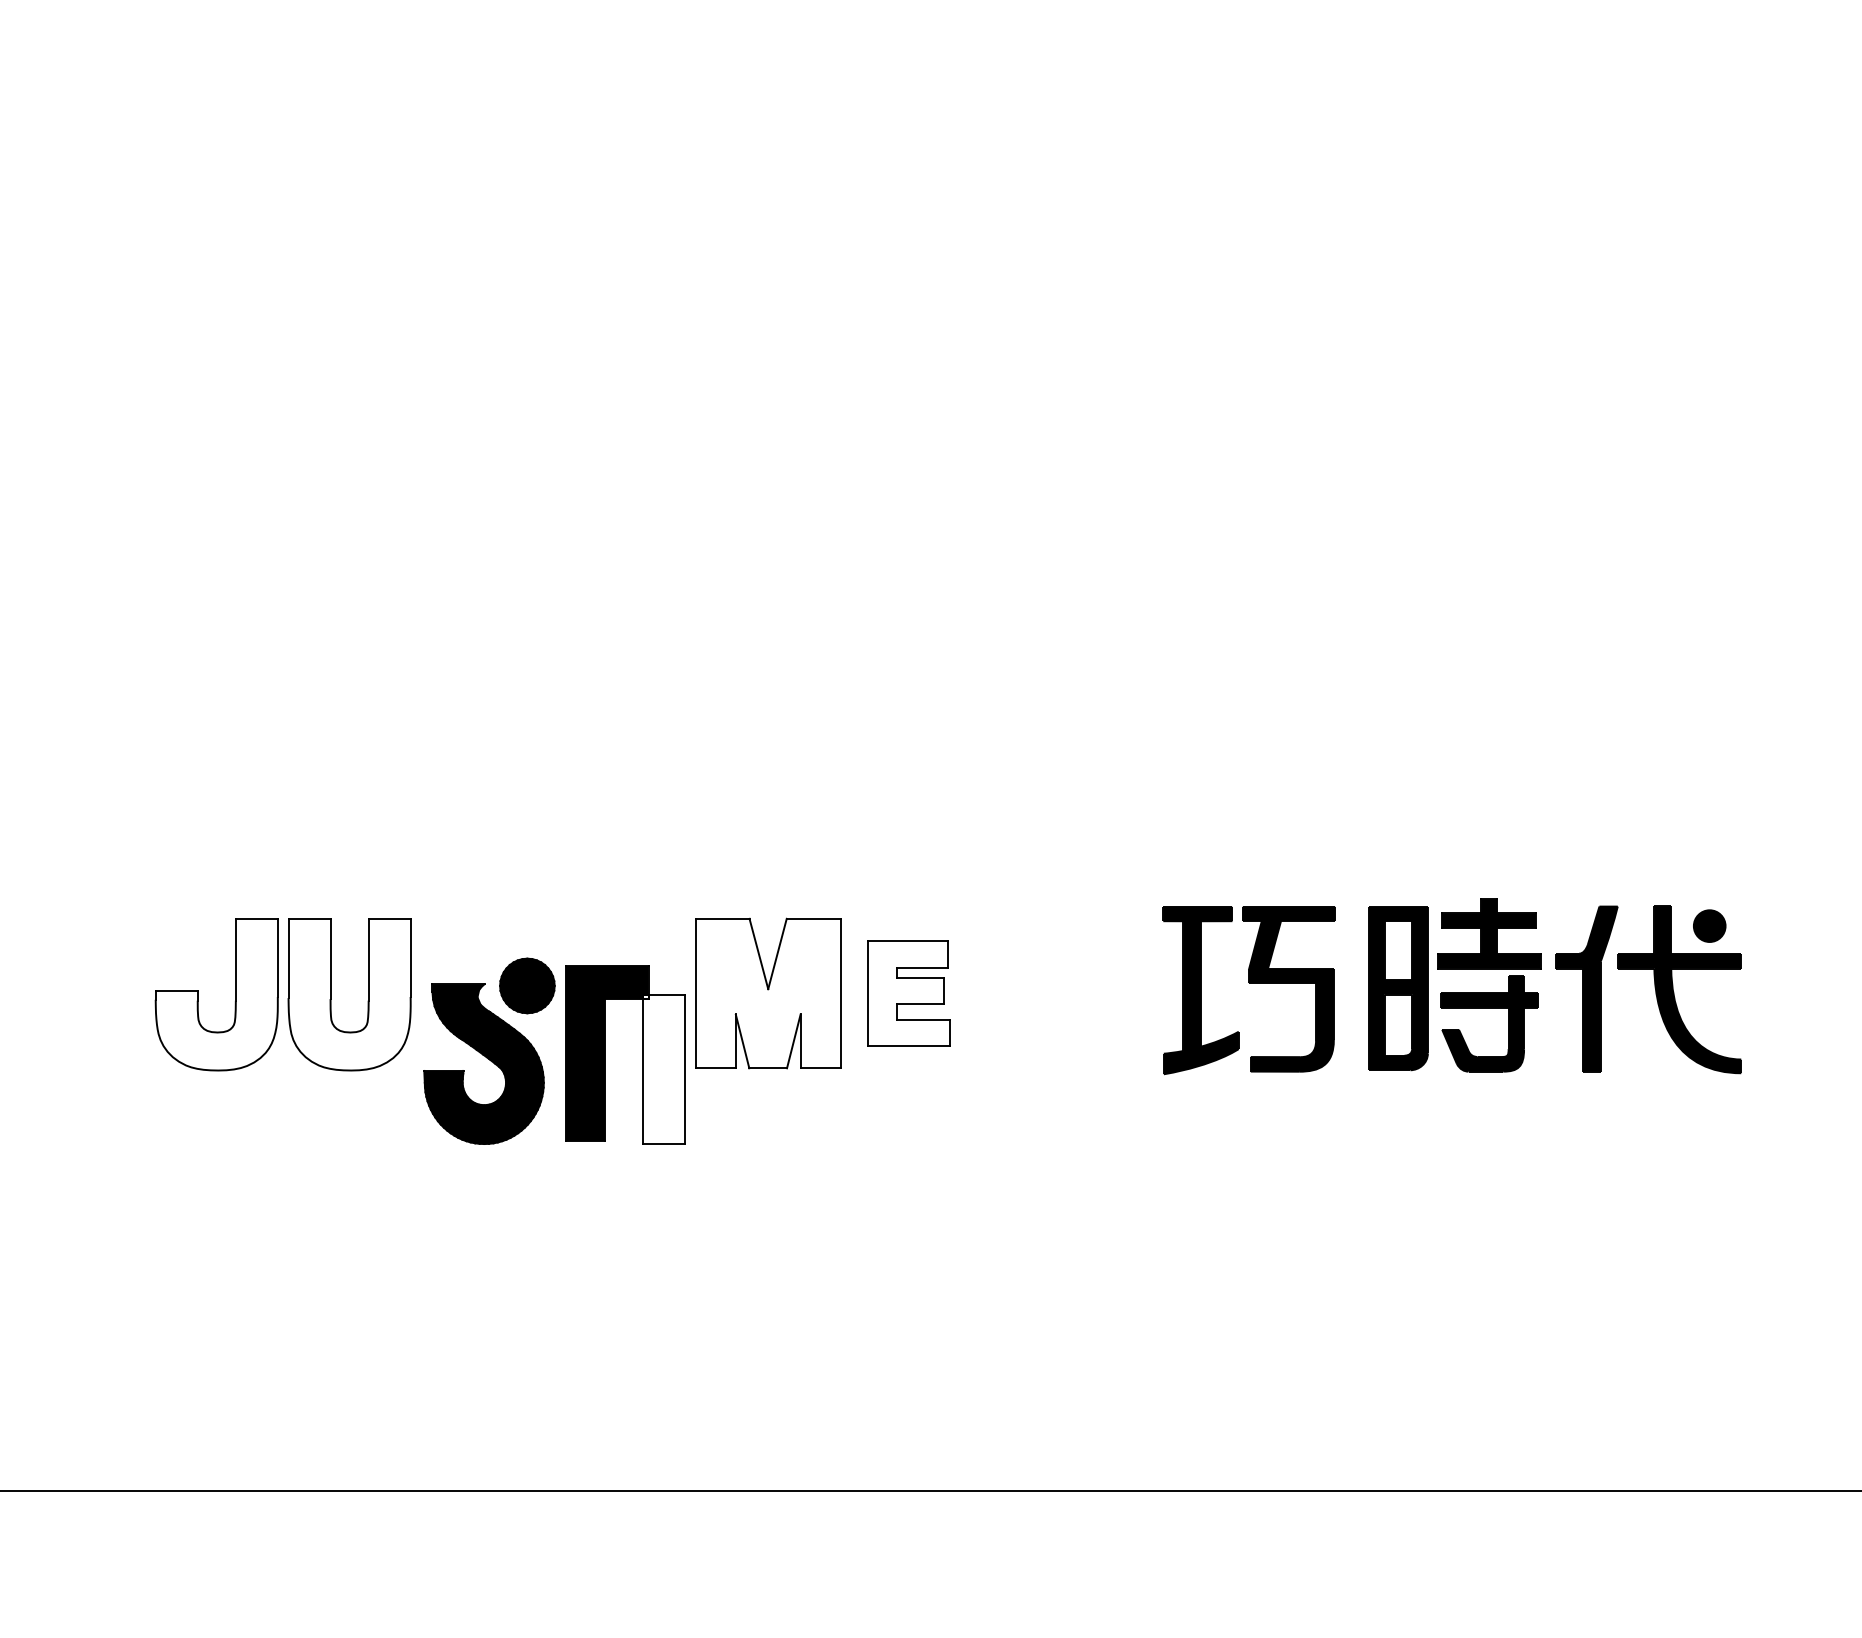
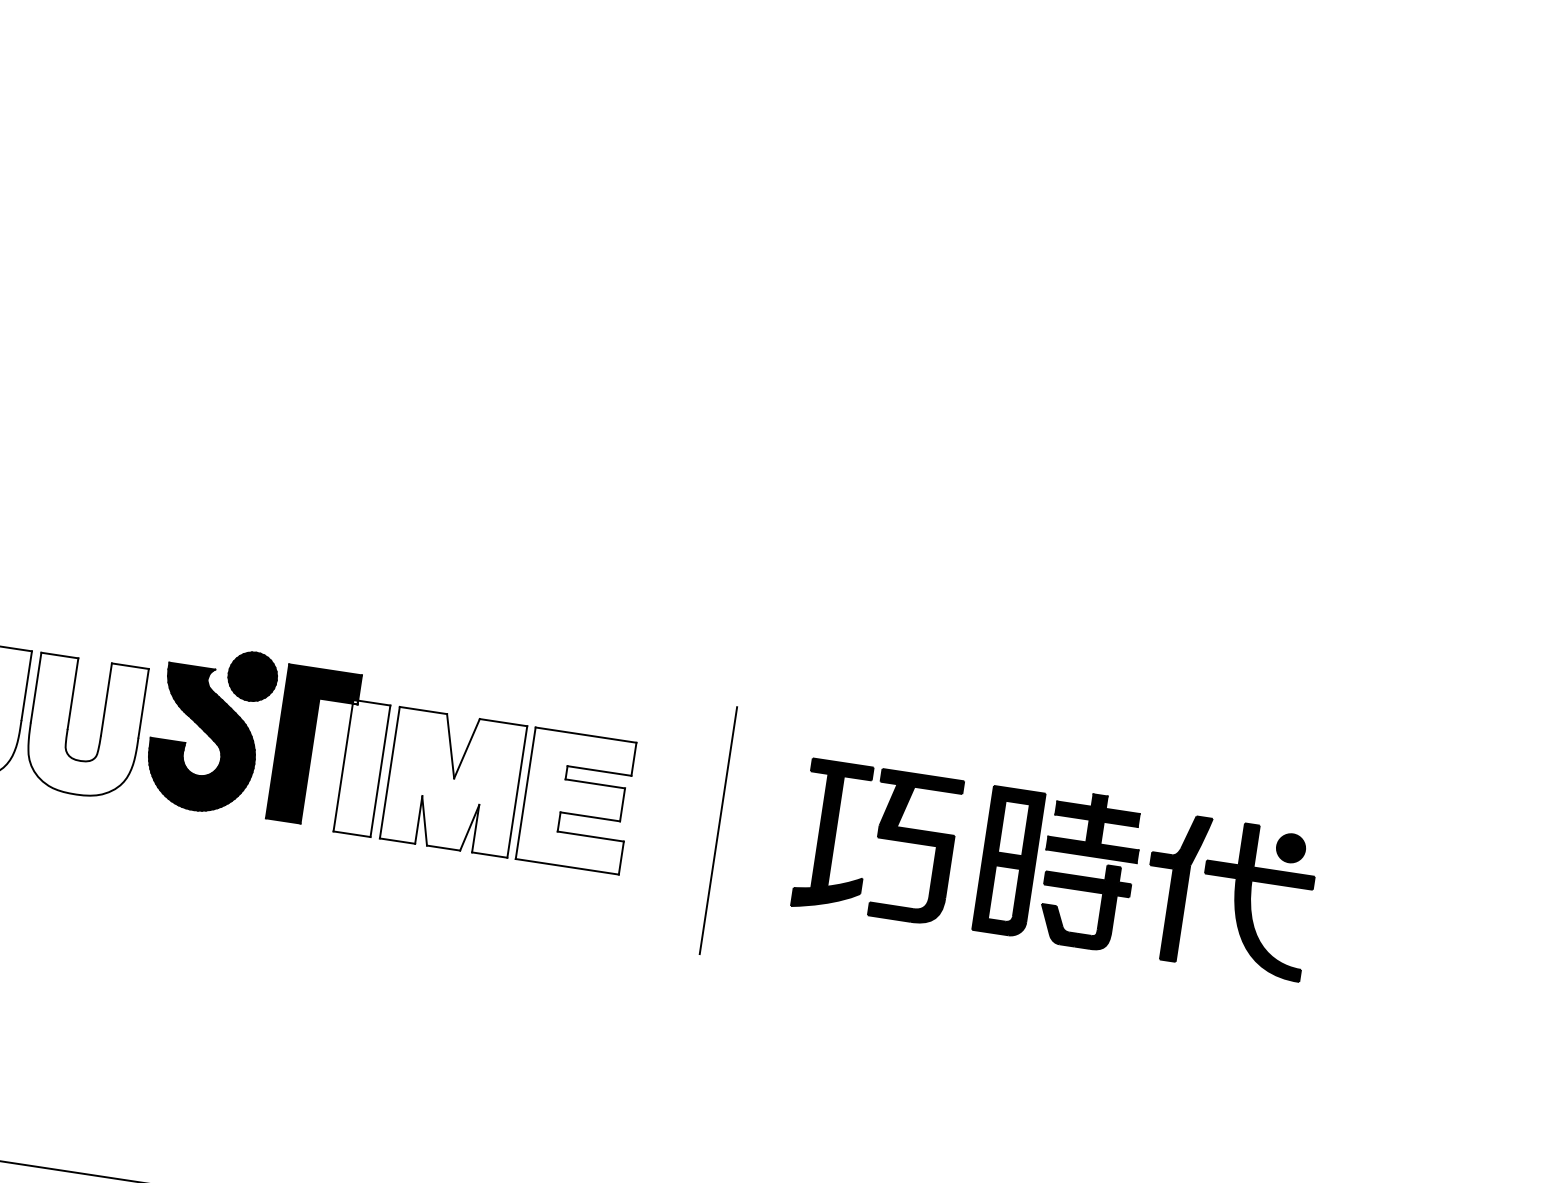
part: (908, 993) -> (577, 800), size x1.43
line: (1070, 1002) -> (718, 830), added
part: (565, 1050) -> (277, 738), moved

